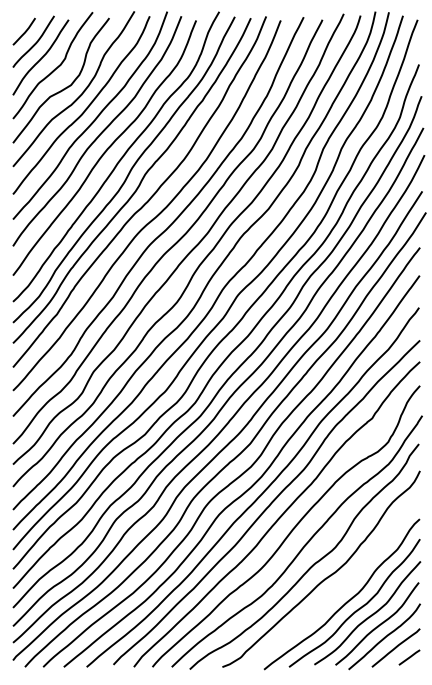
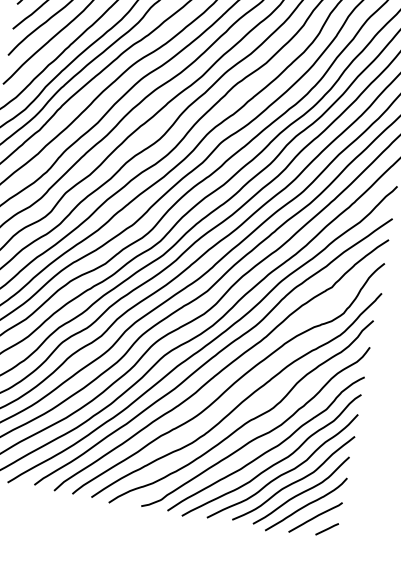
curve: (337, 589) -> (268, 449), added

